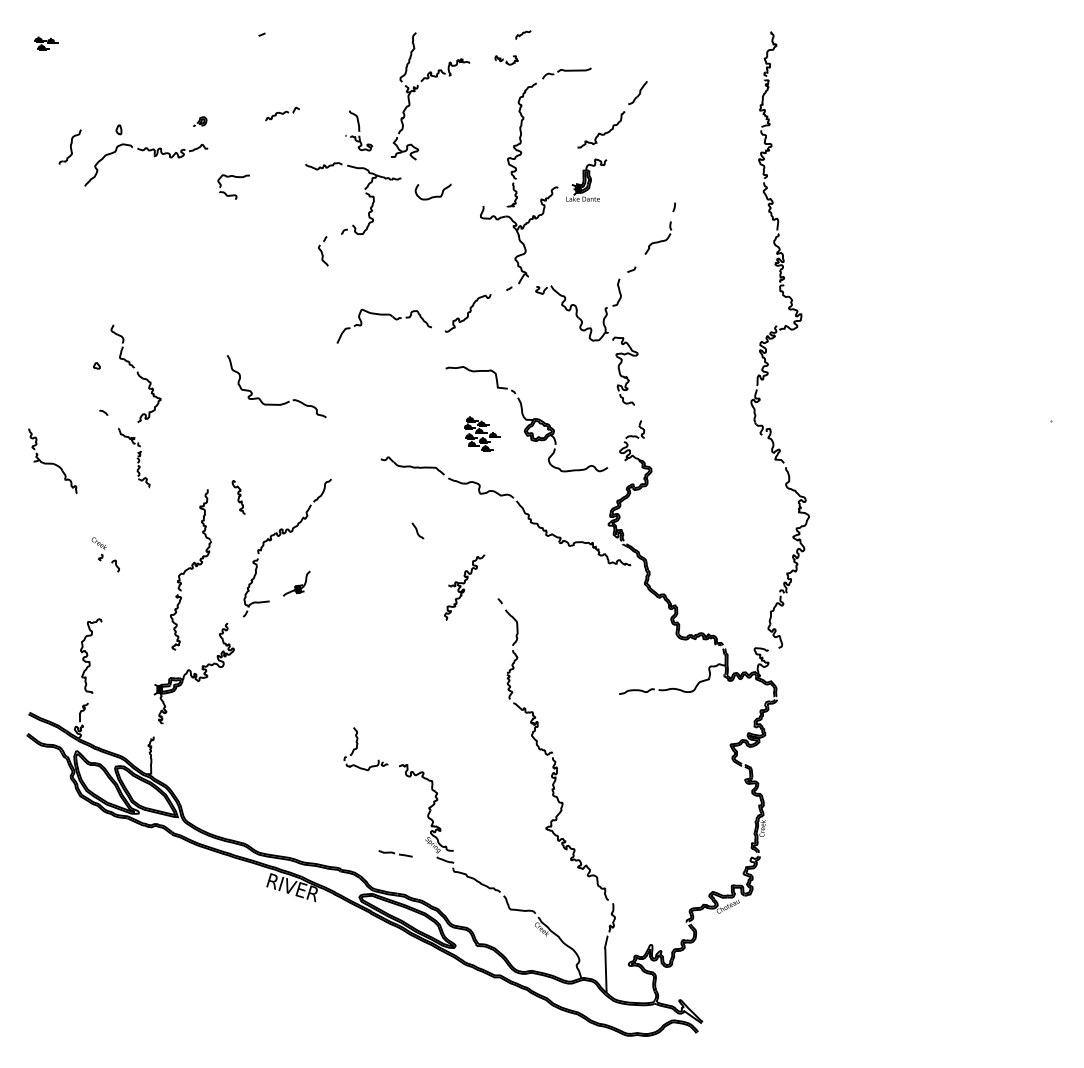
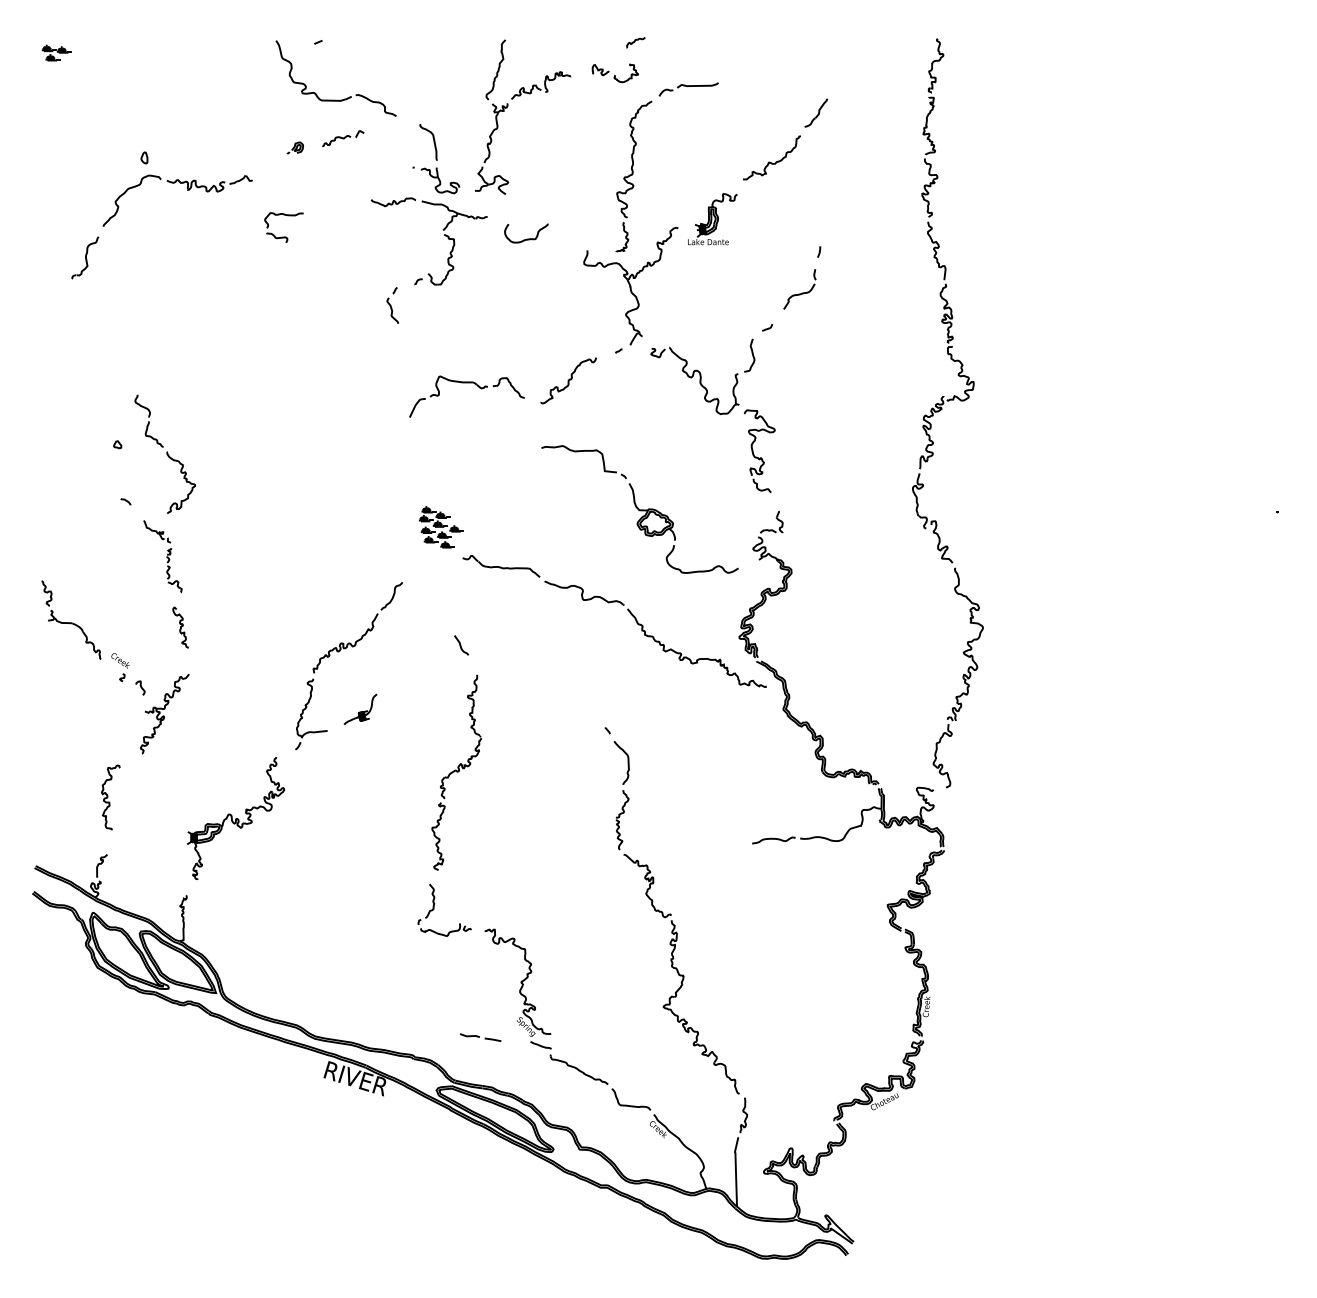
part: (506, 60) -> (615, 73), size x1.67
part: (620, 114) -> (795, 139), moved
part: (199, 121) -> (294, 147), moved
part: (358, 130) -> (435, 158), size x1.43
part: (69, 146) -> (84, 257), moved
part: (276, 403) -> (335, 99), moved
part: (482, 433) -> (441, 526), moved
part: (52, 461) -> (70, 620), moved
part: (238, 497) -> (180, 627), moved
curve: (417, 530) -> (461, 644), moved
part: (190, 569) -> (456, 772), moved
part: (464, 587) -> (164, 714), moved
part: (91, 656) -> (111, 797), size x0.71

